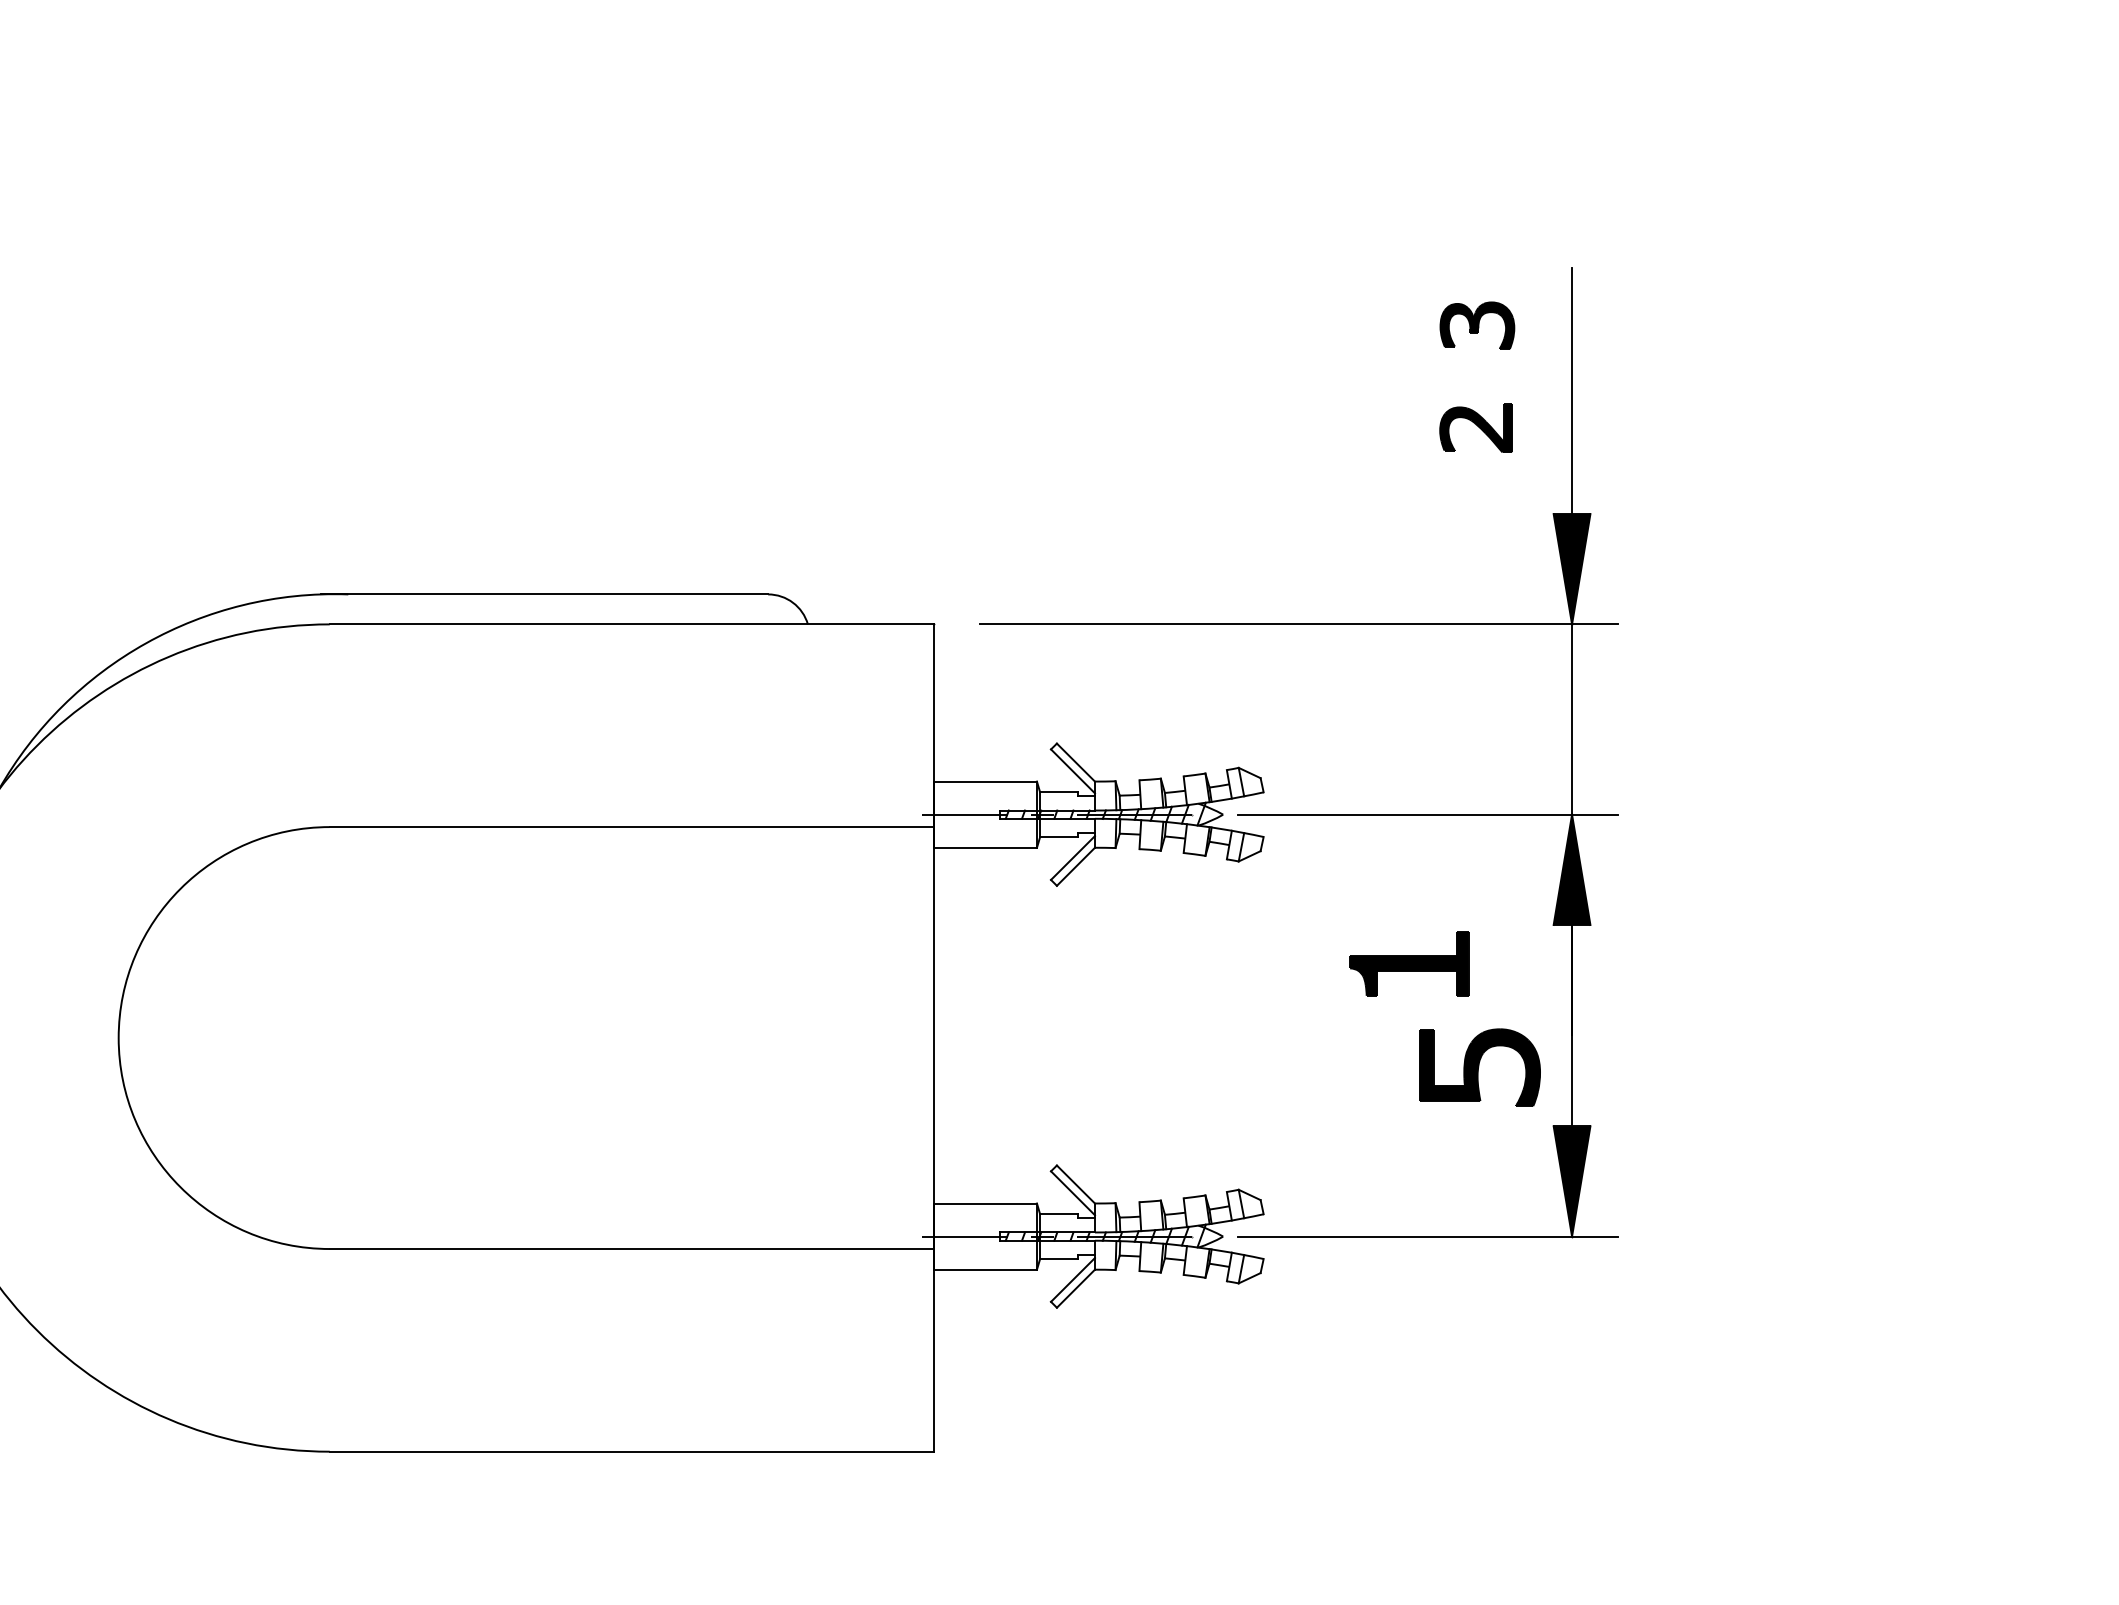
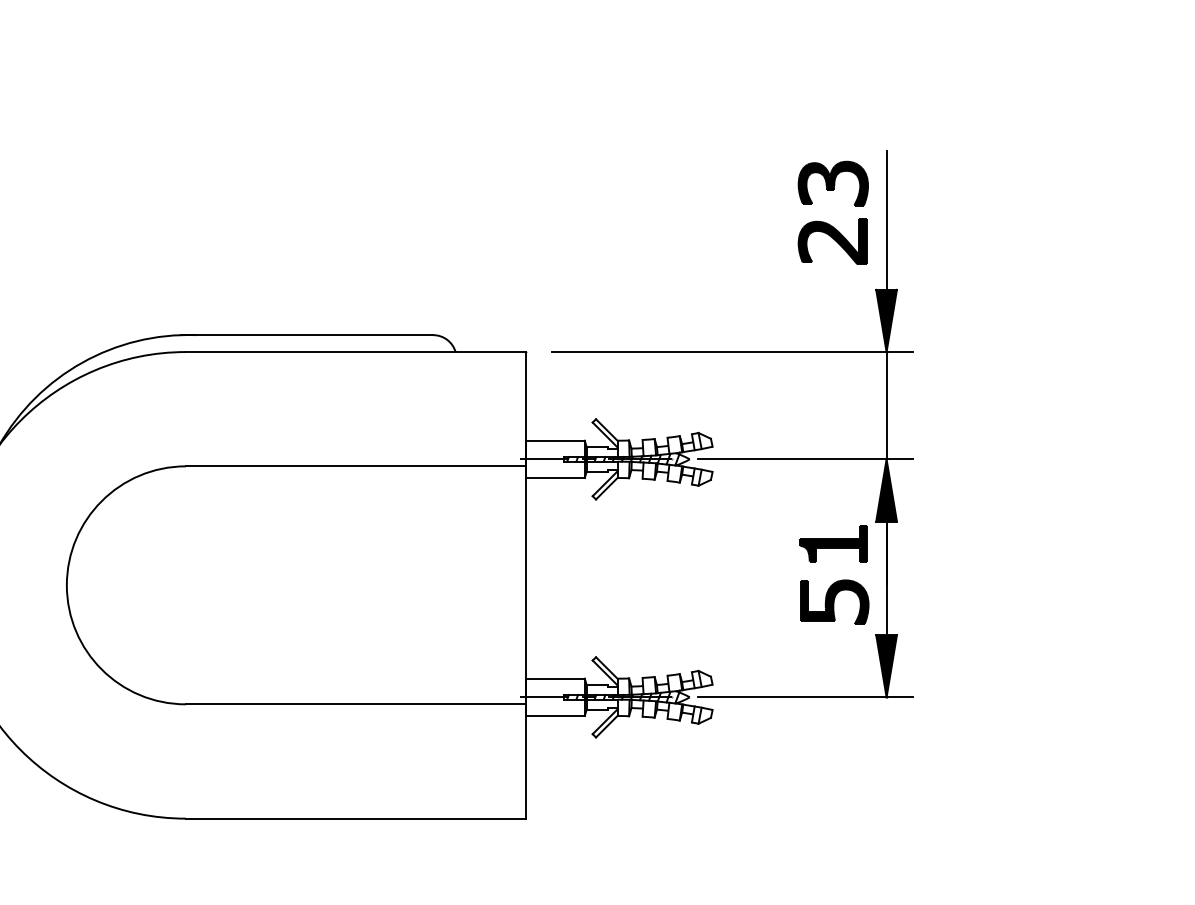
part: (1476, 325) -> (832, 183), size x1.67
part: (1476, 428) -> (832, 241), size x1.67
part: (1408, 963) -> (833, 543), moved

